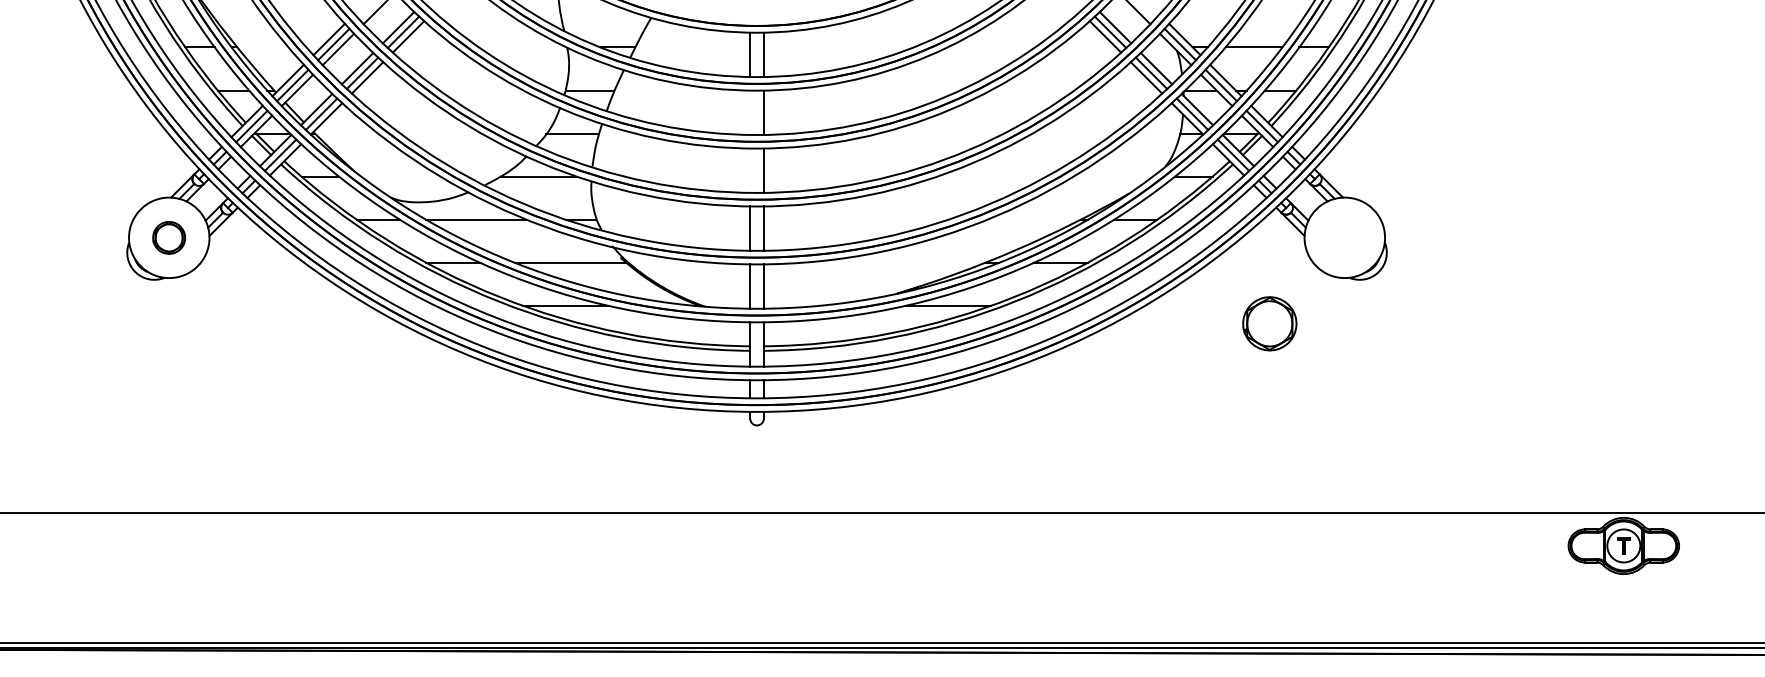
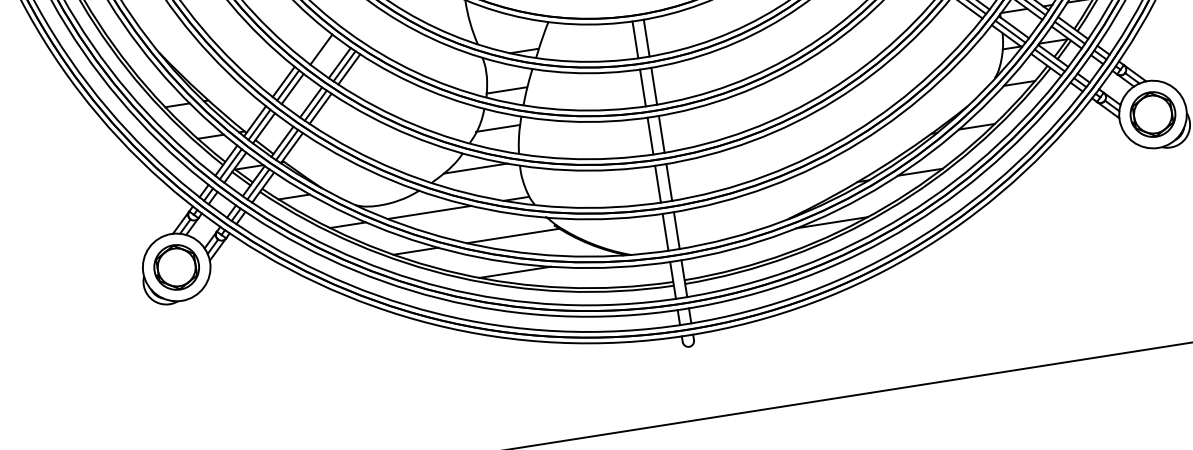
line: (750, 112) -> (643, 87), added
line: (750, 170) -> (650, 135), added
part: (168, 237) -> (176, 267), size x1.67
part: (1269, 323) -> (1152, 114), moved

